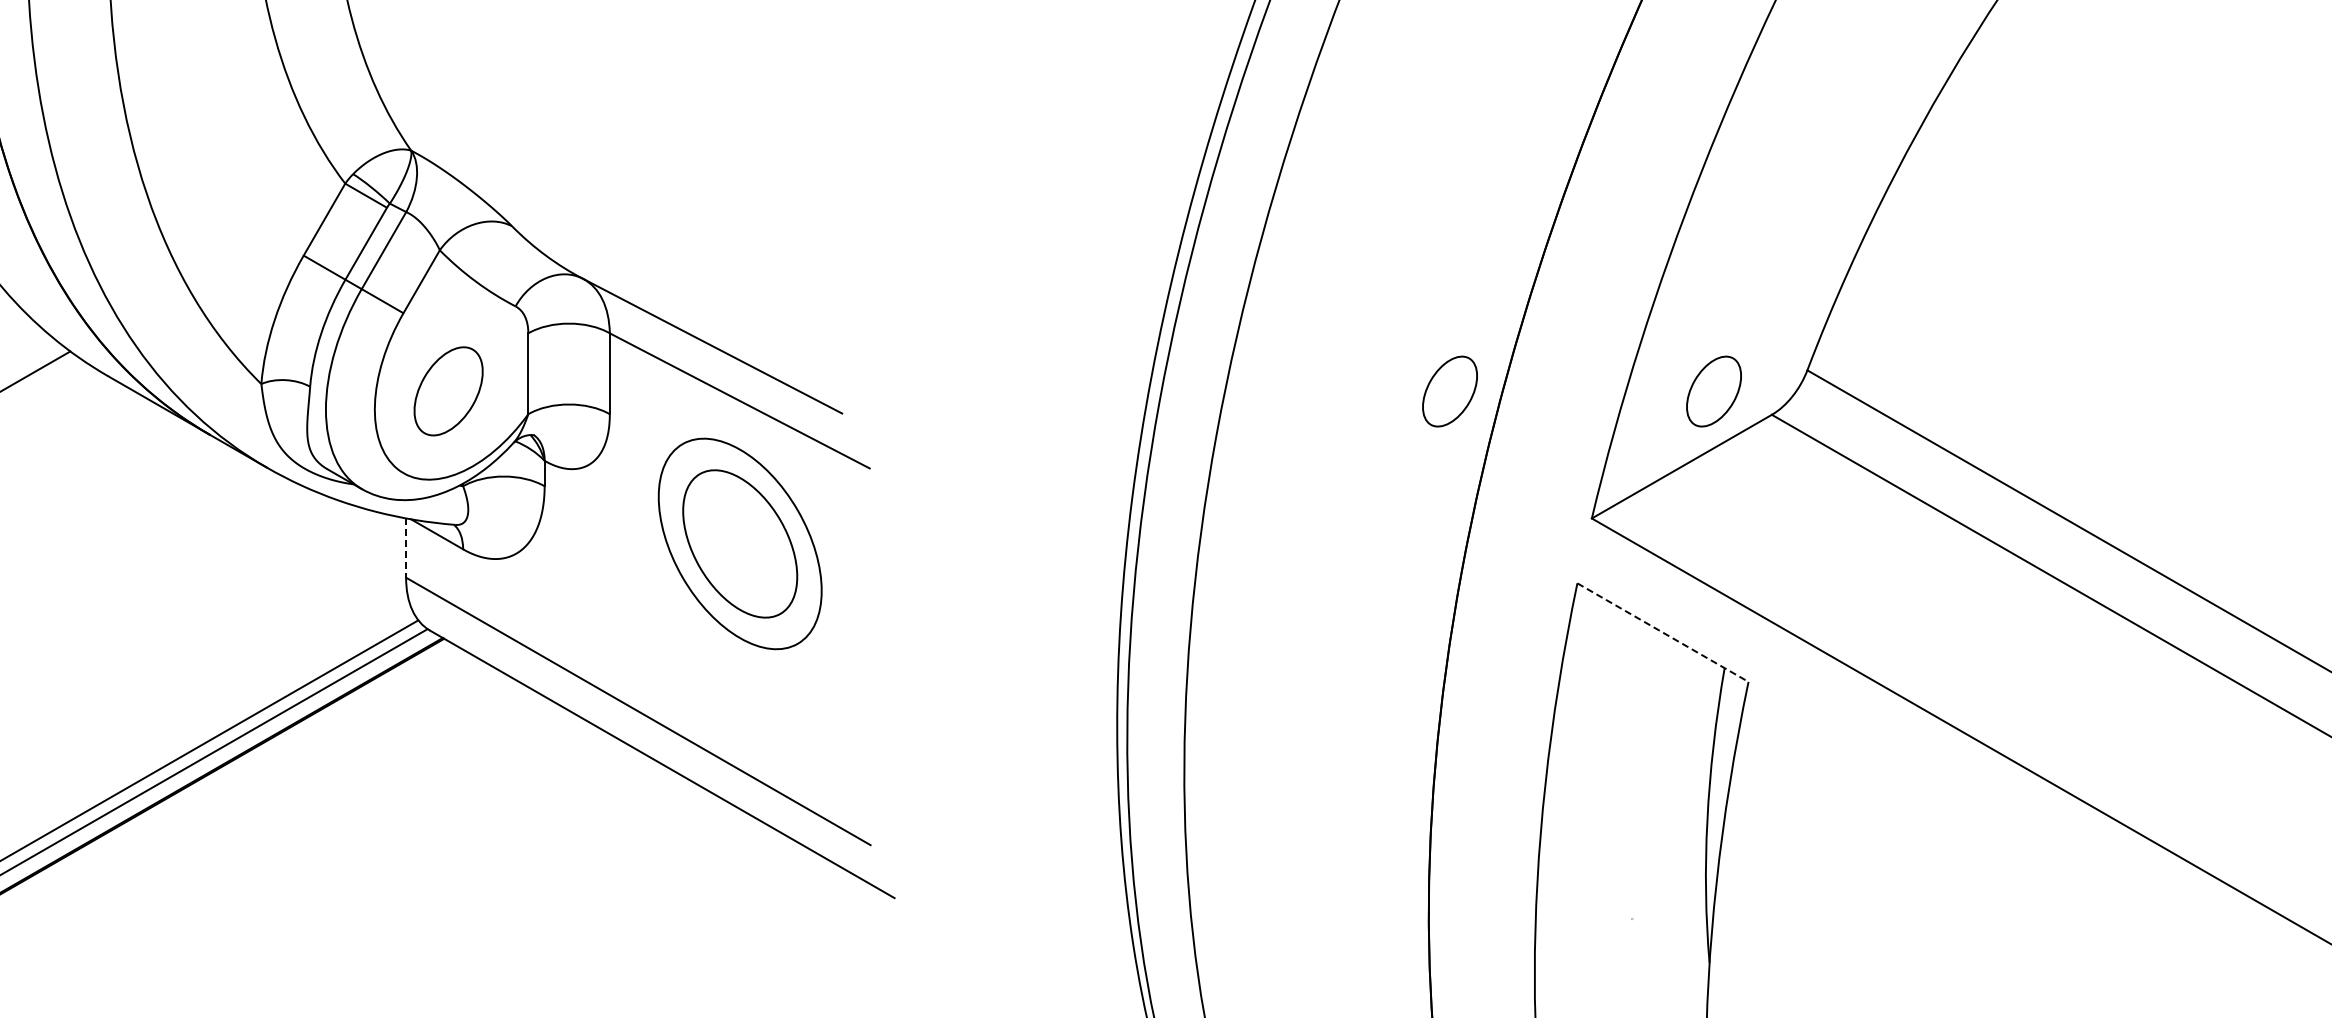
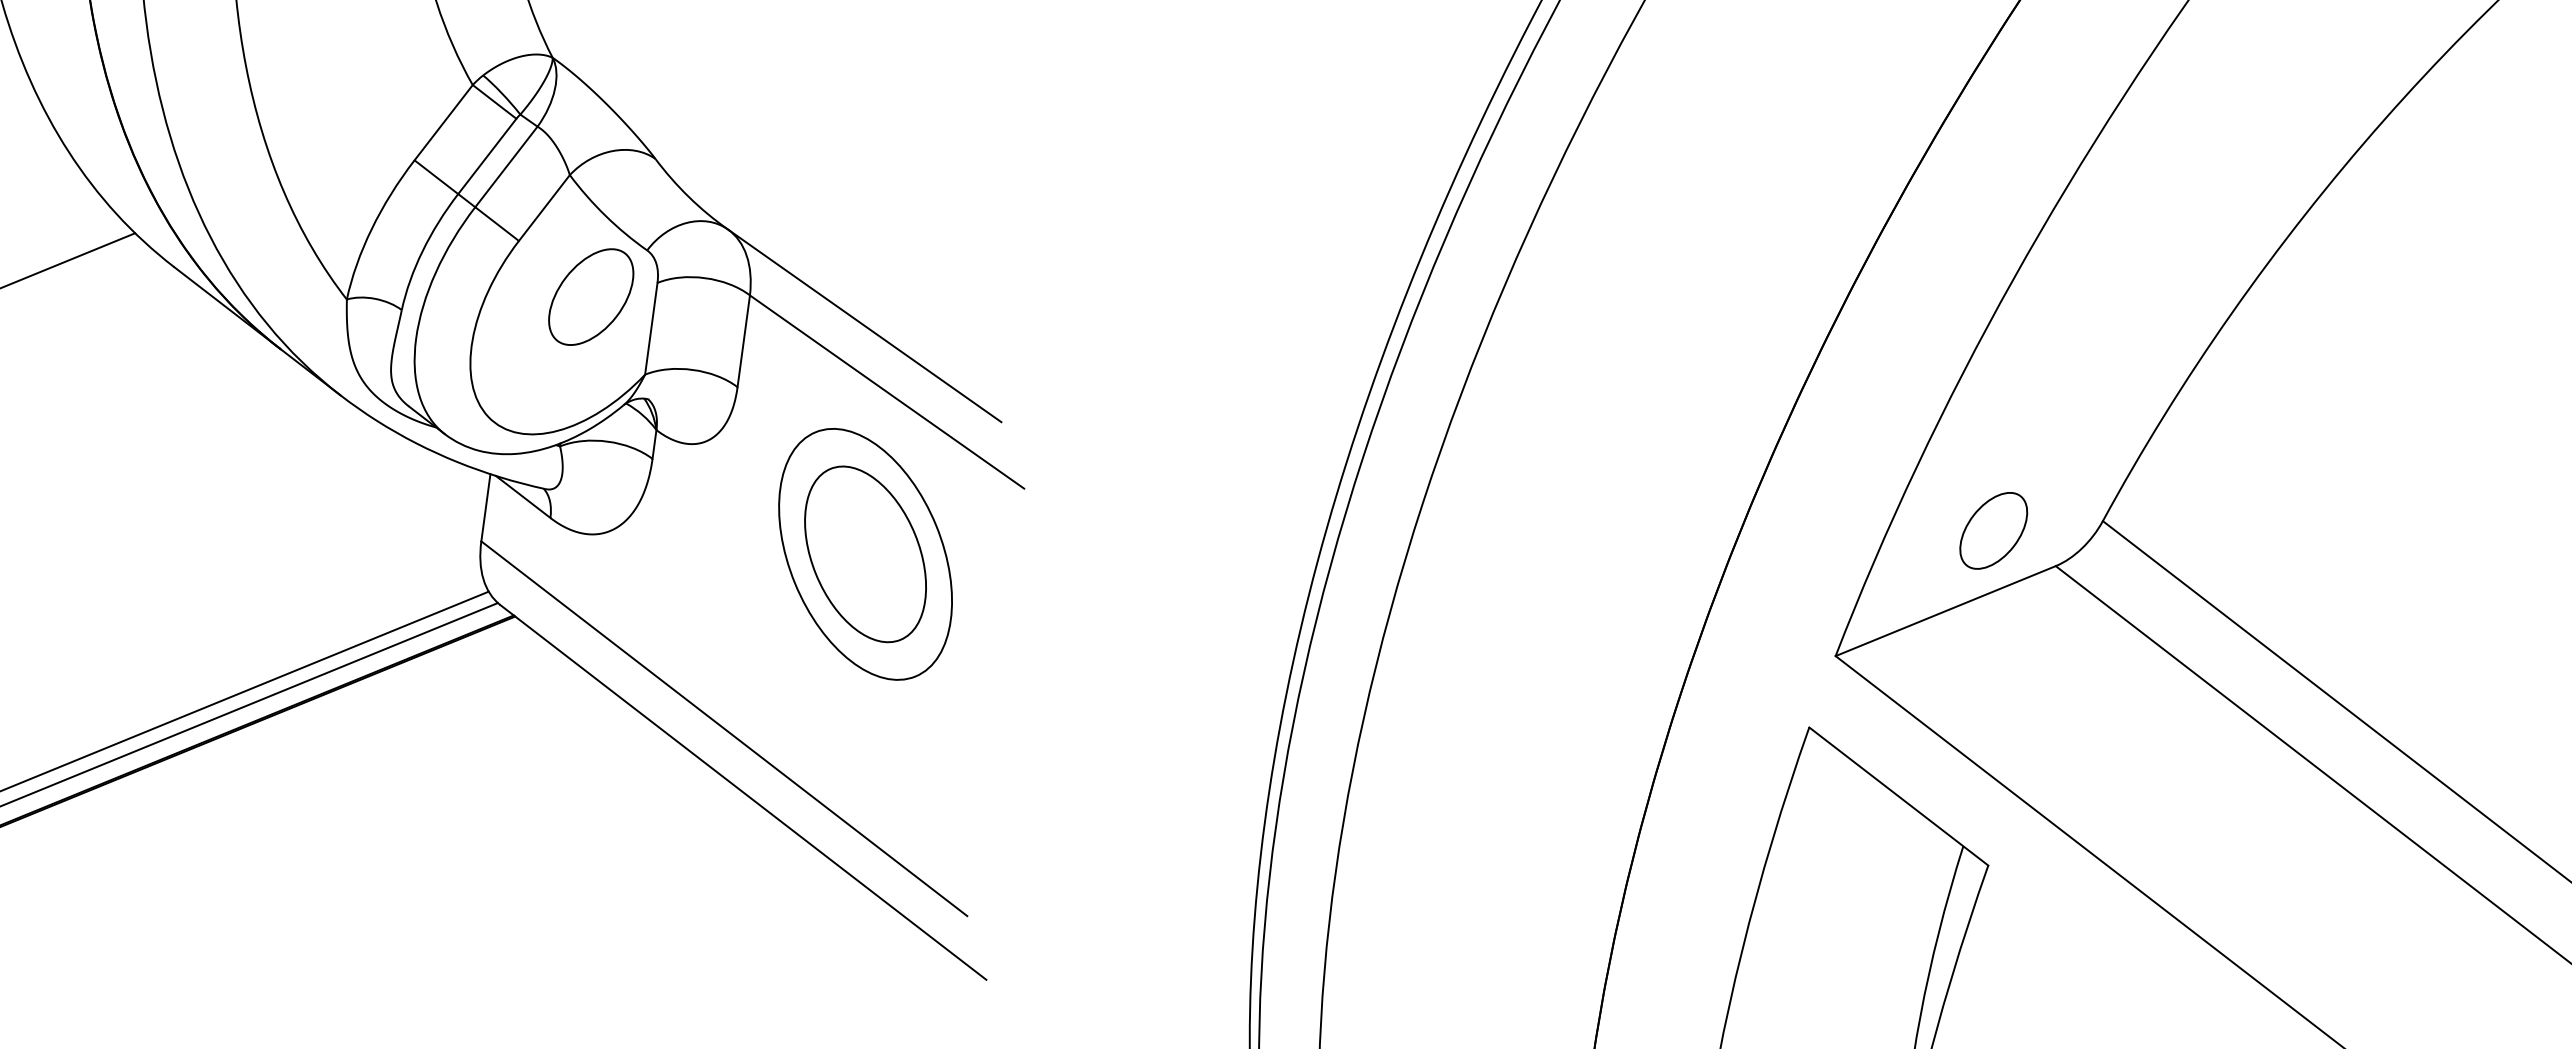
part: (448, 391) -> (591, 297), moved
part: (1449, 391) -> (1693, 490), removed
line: (406, 548) -> (486, 508), dashed -> solid
line: (1662, 632) -> (1898, 796), dashed -> solid

